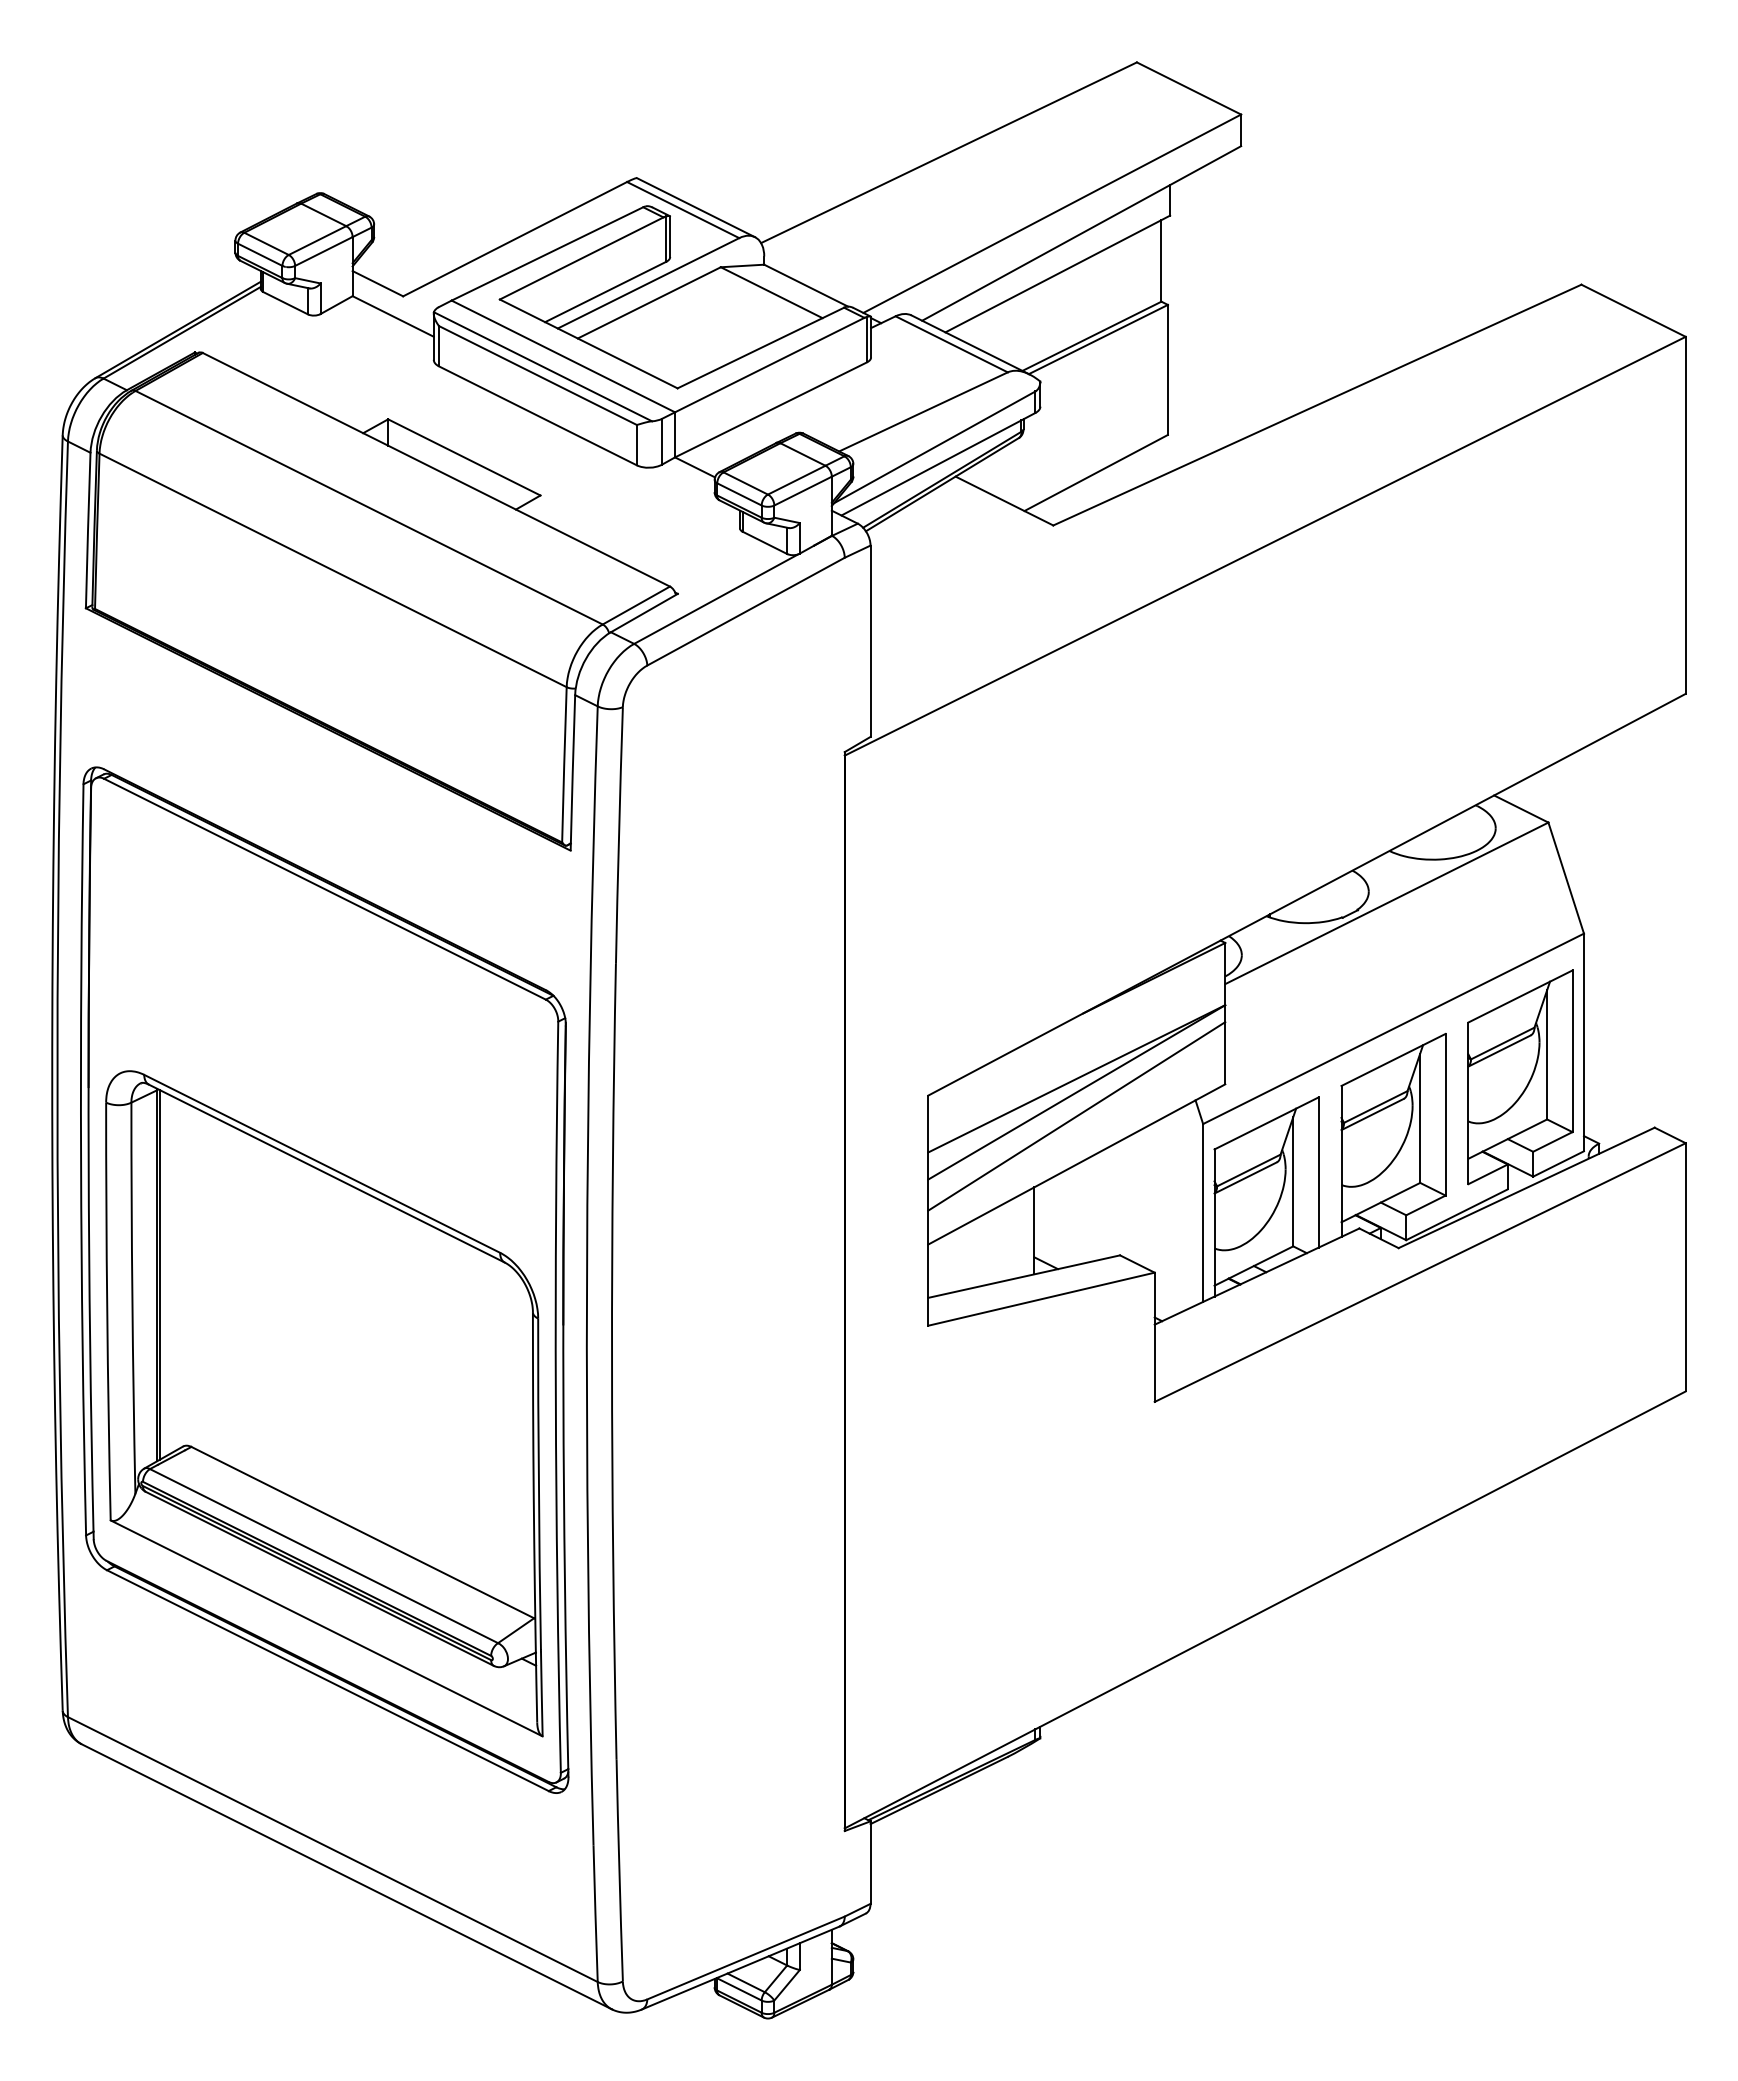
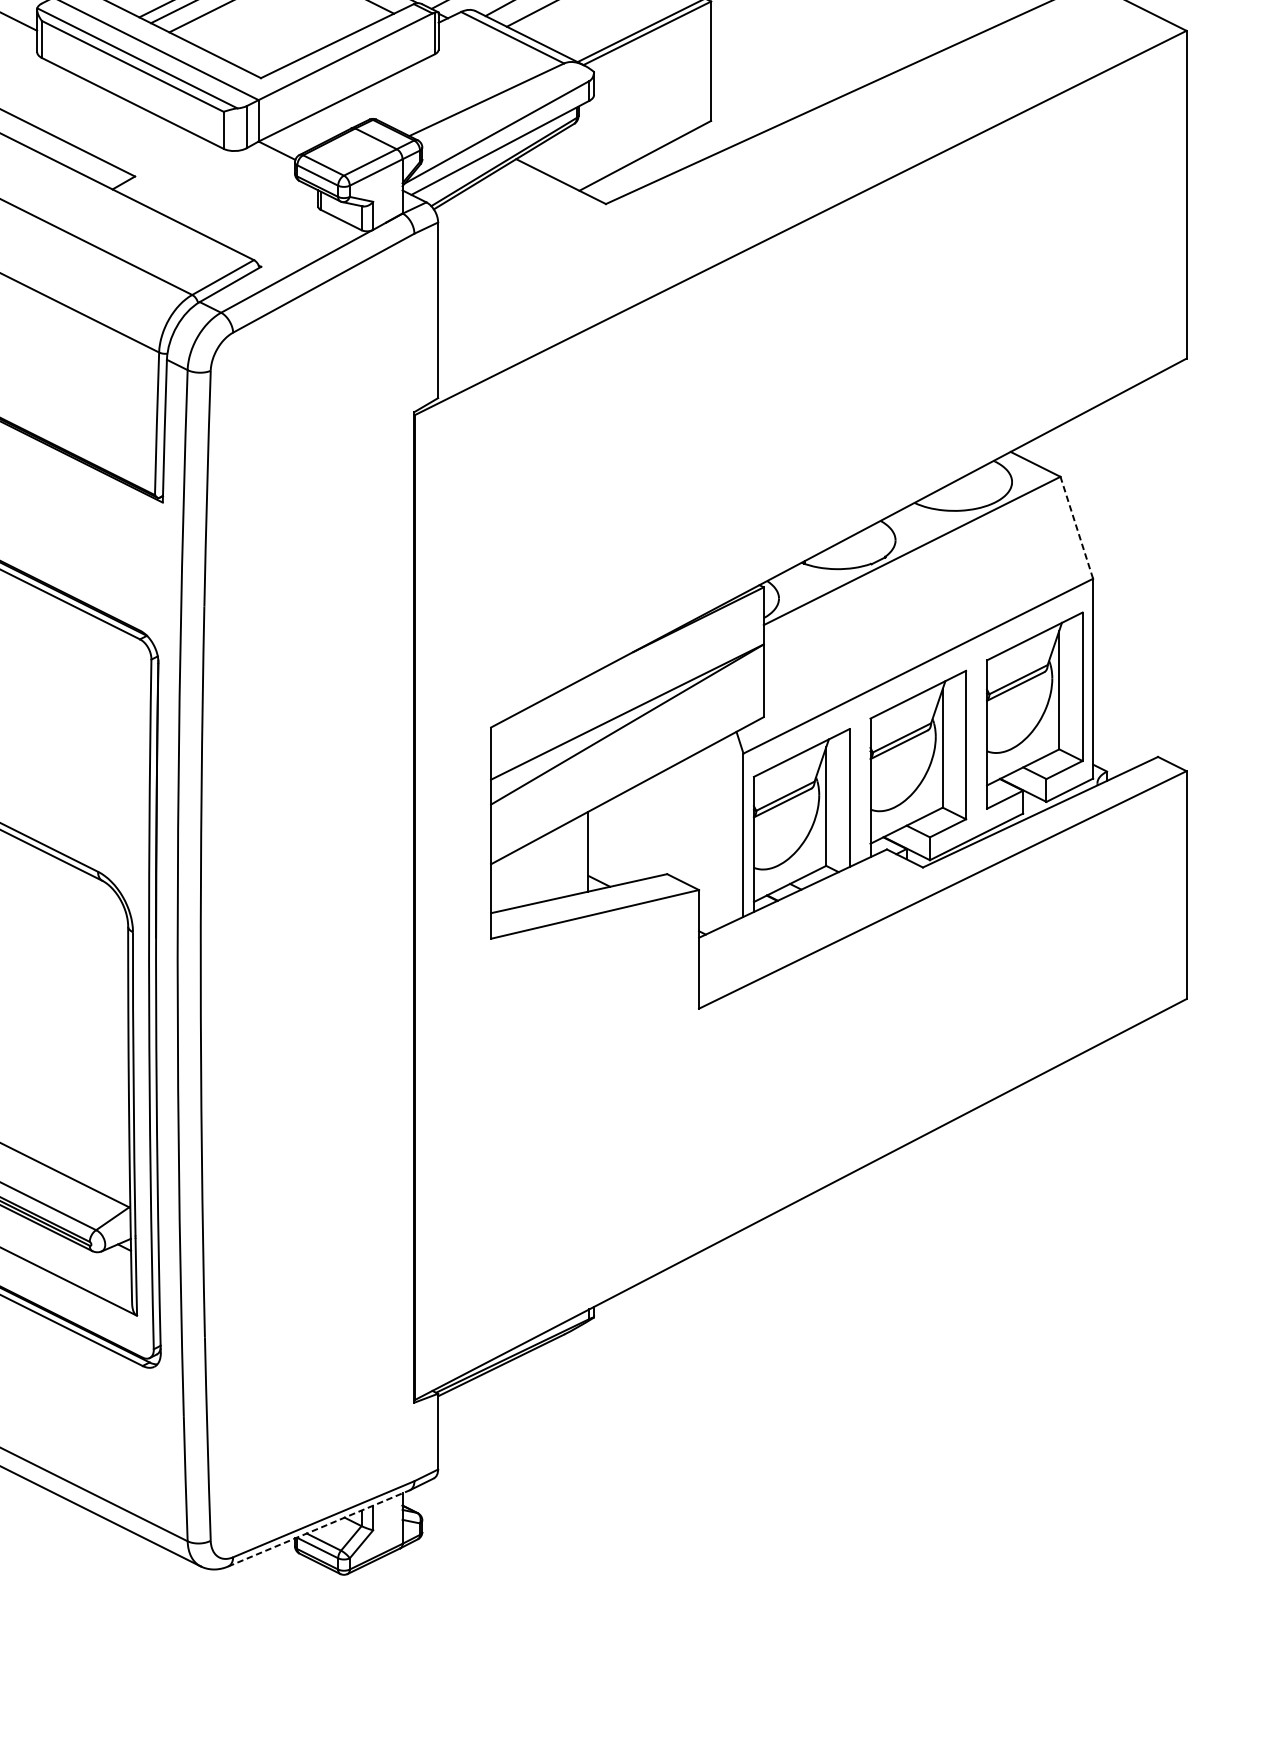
line: (1566, 877) -> (1077, 527), solid -> dashed
line: (1076, 1116) -> (627, 746), removed
line: (741, 1967) -> (319, 1527), solid -> dashed

